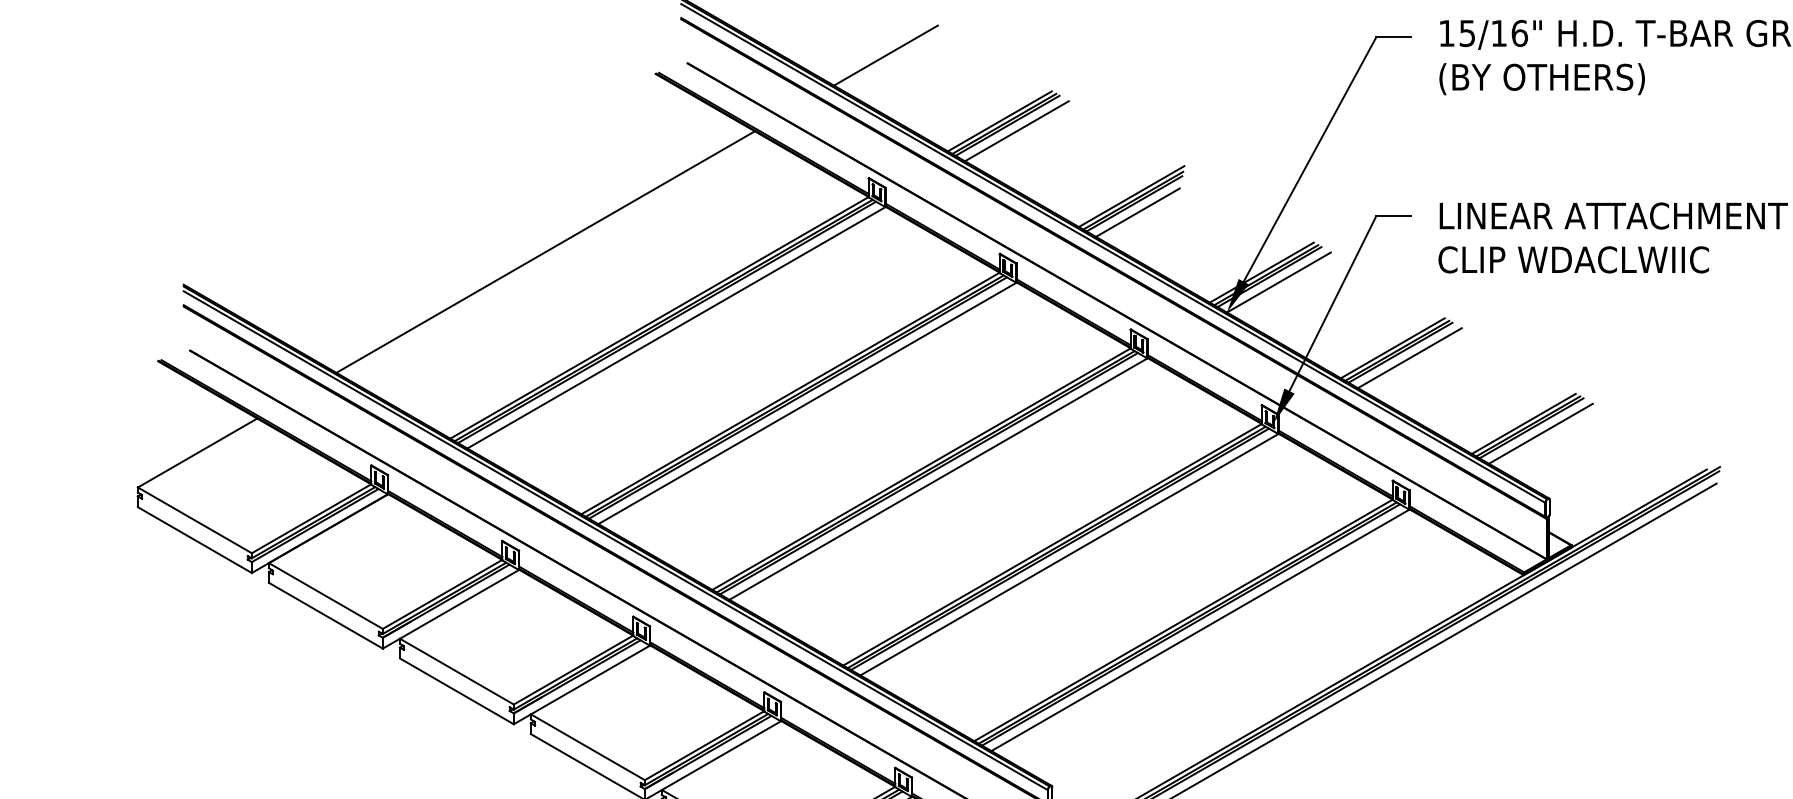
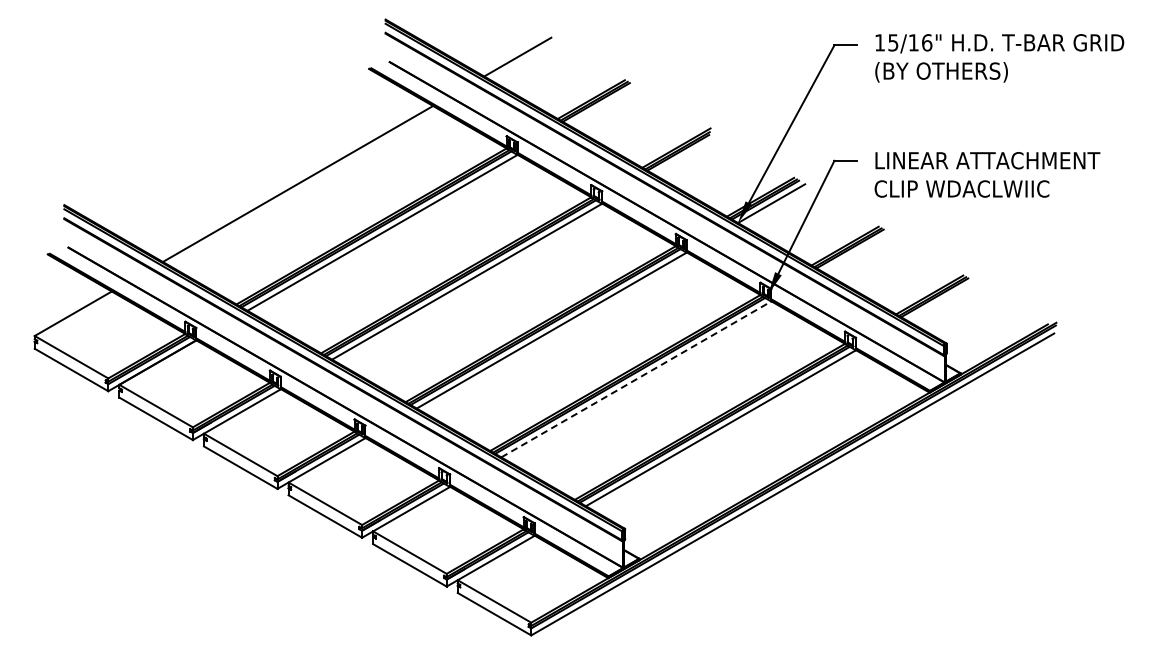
line: (1015, 130) -> (601, 105), removed
line: (1137, 212) -> (680, 158), removed
line: (1408, 358) -> (855, 252), removed
line: (1540, 432) -> (940, 300), removed
line: (1069, 554) -> (636, 379), solid -> dashed

